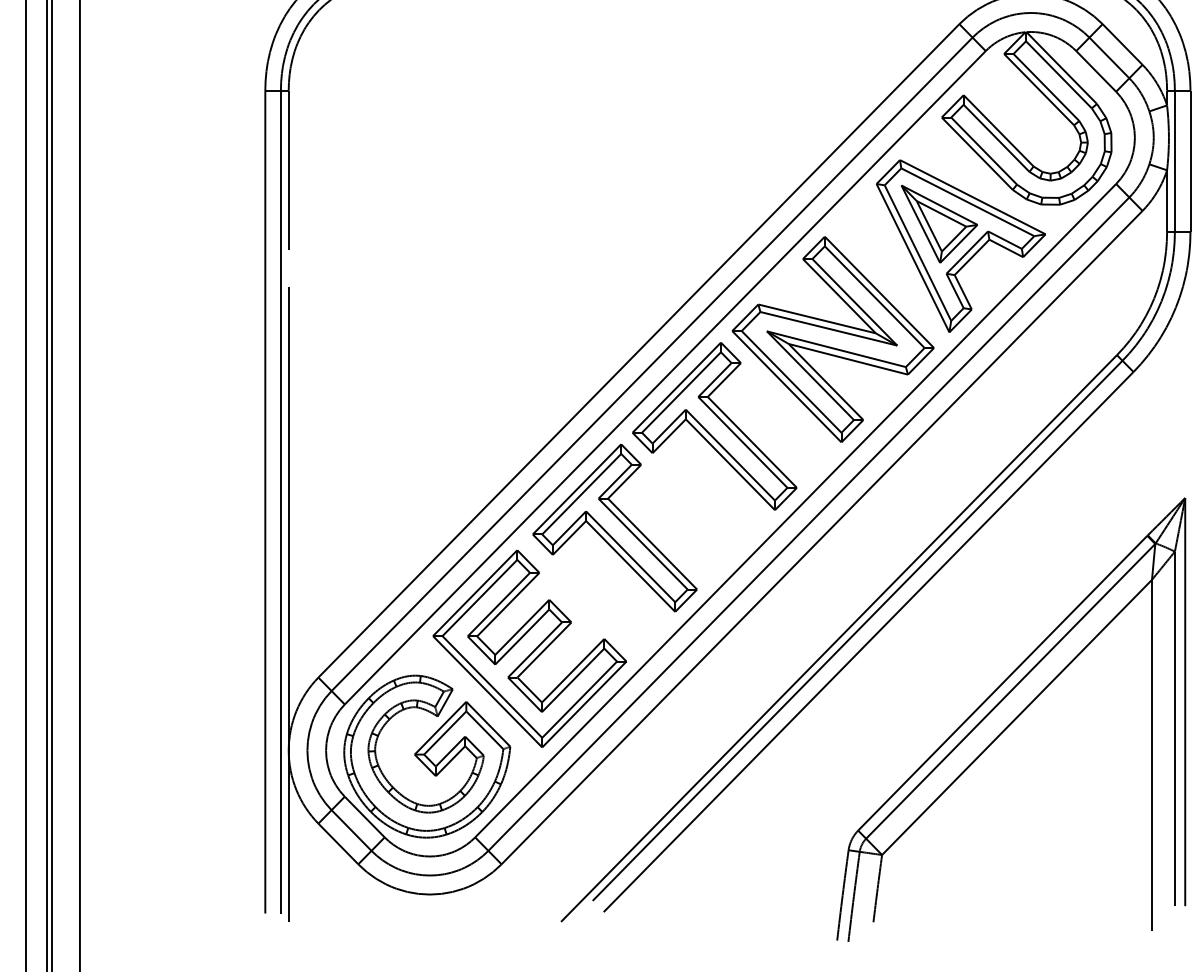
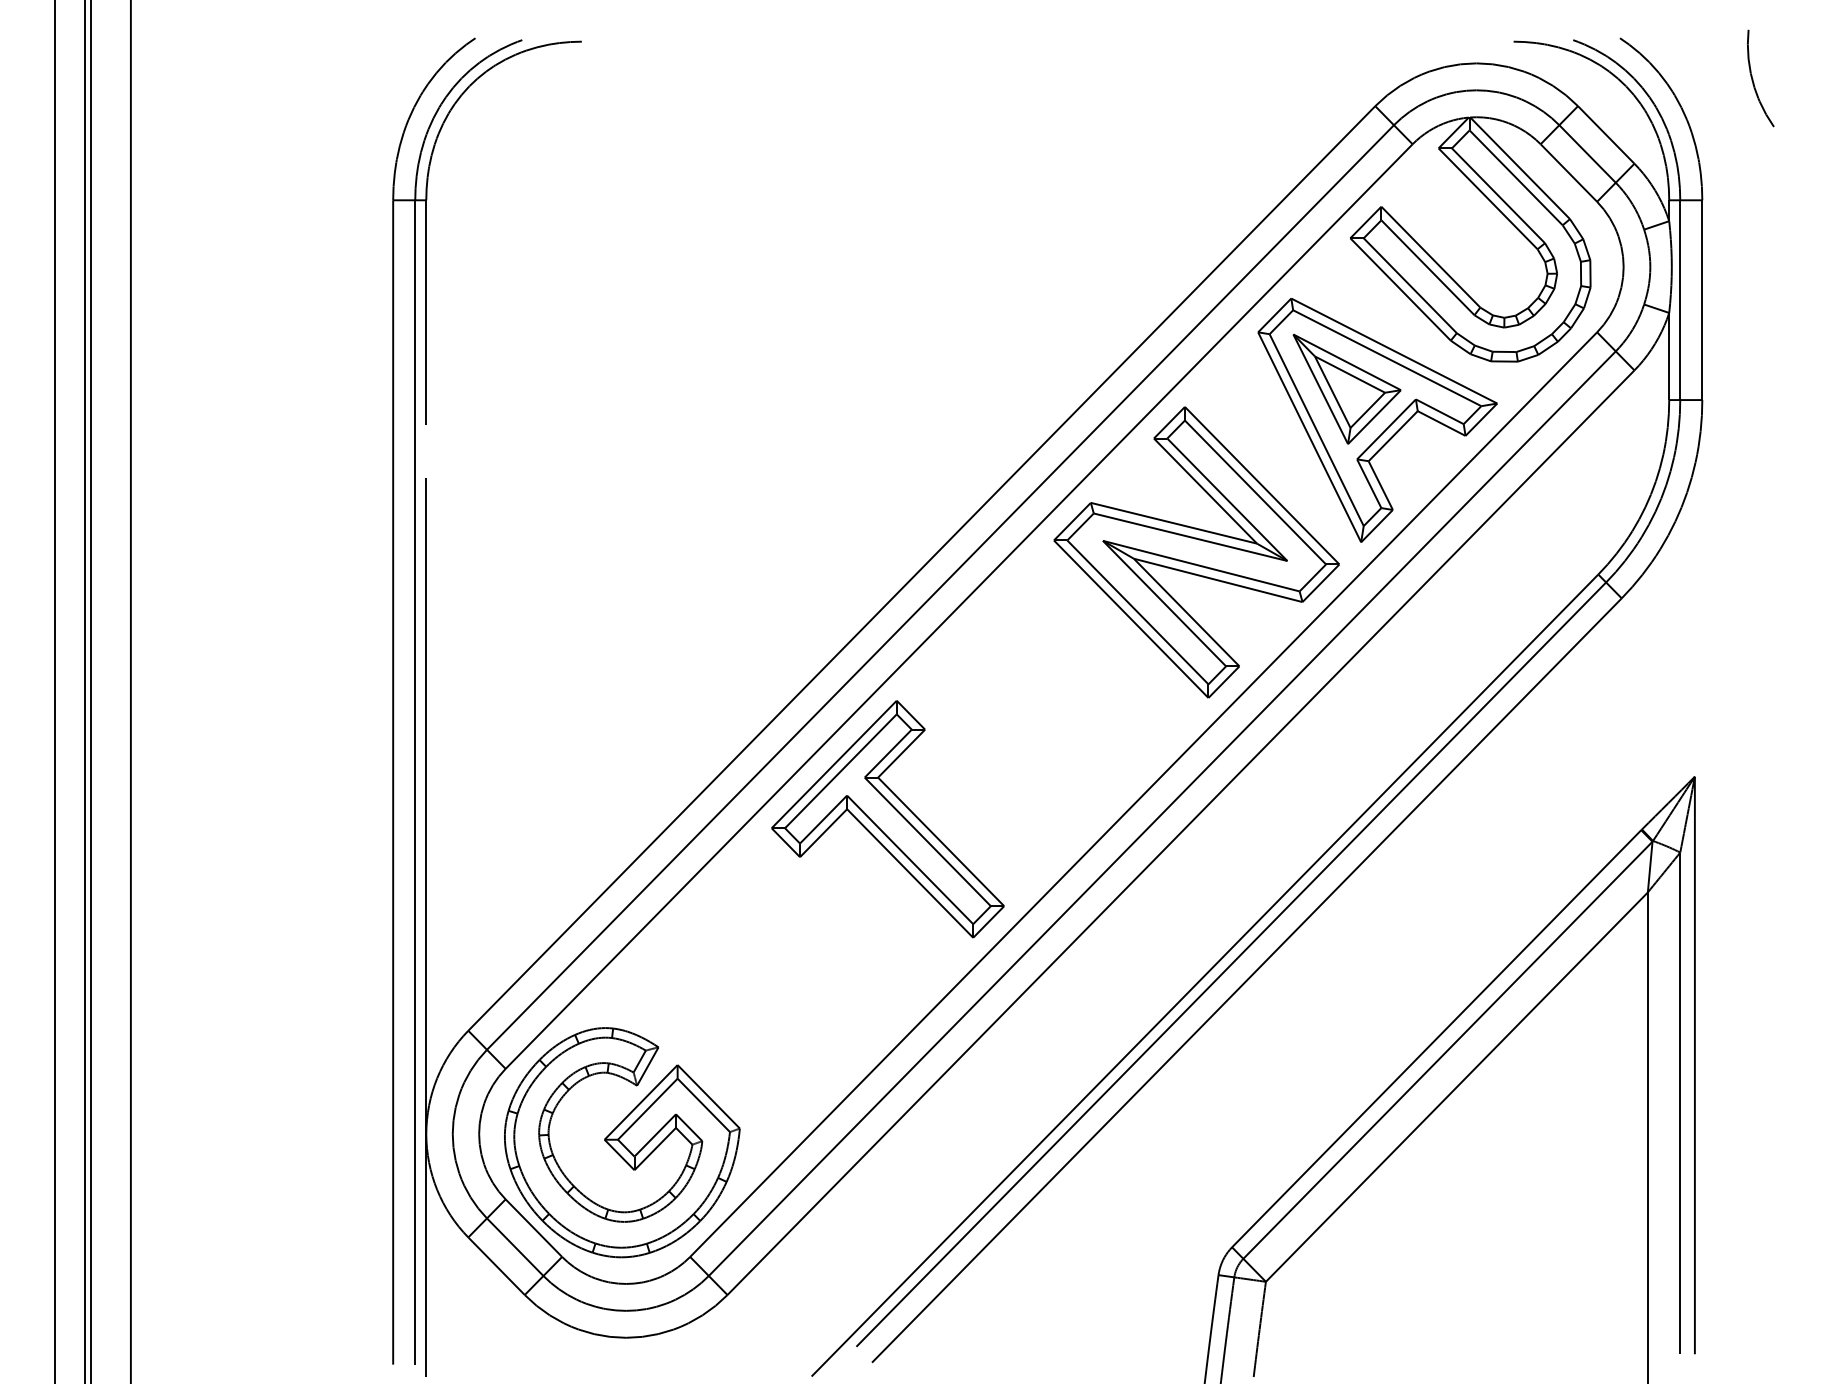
part: (714, 426) -> (1028, 675), removed
part: (529, 648) -> (767, 989), removed

